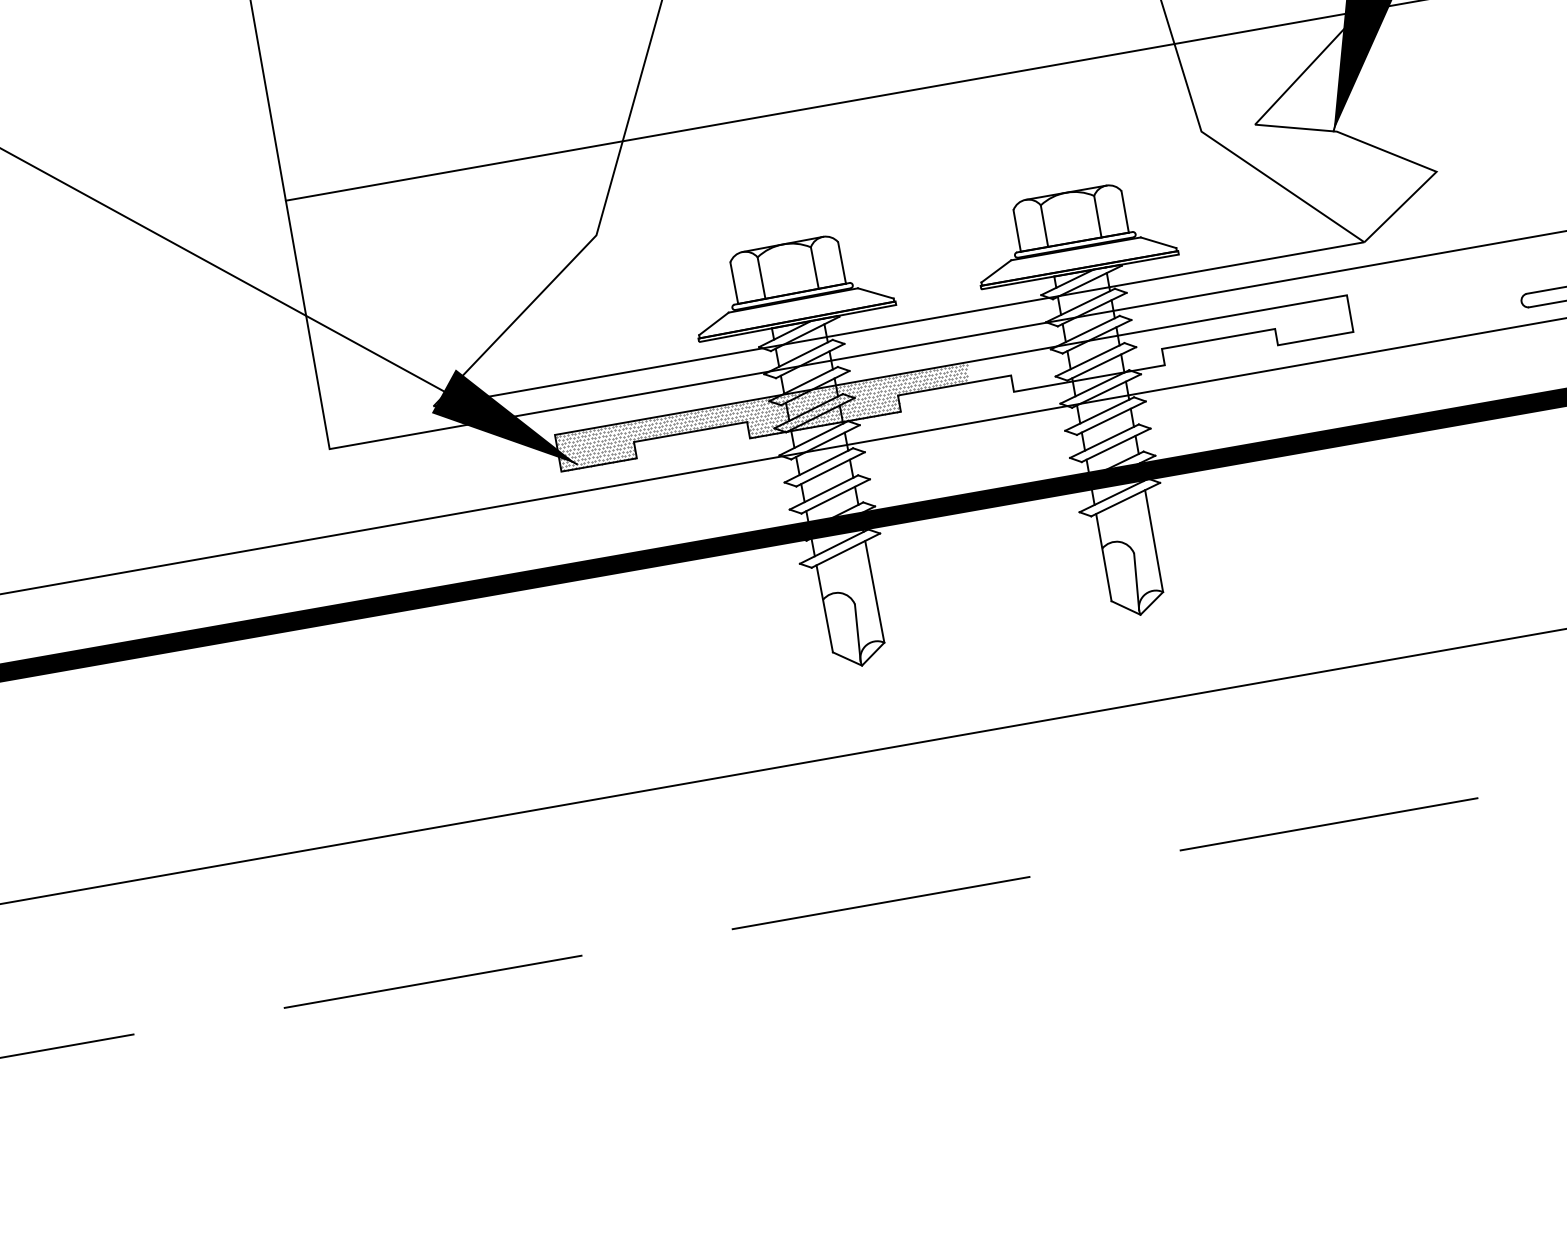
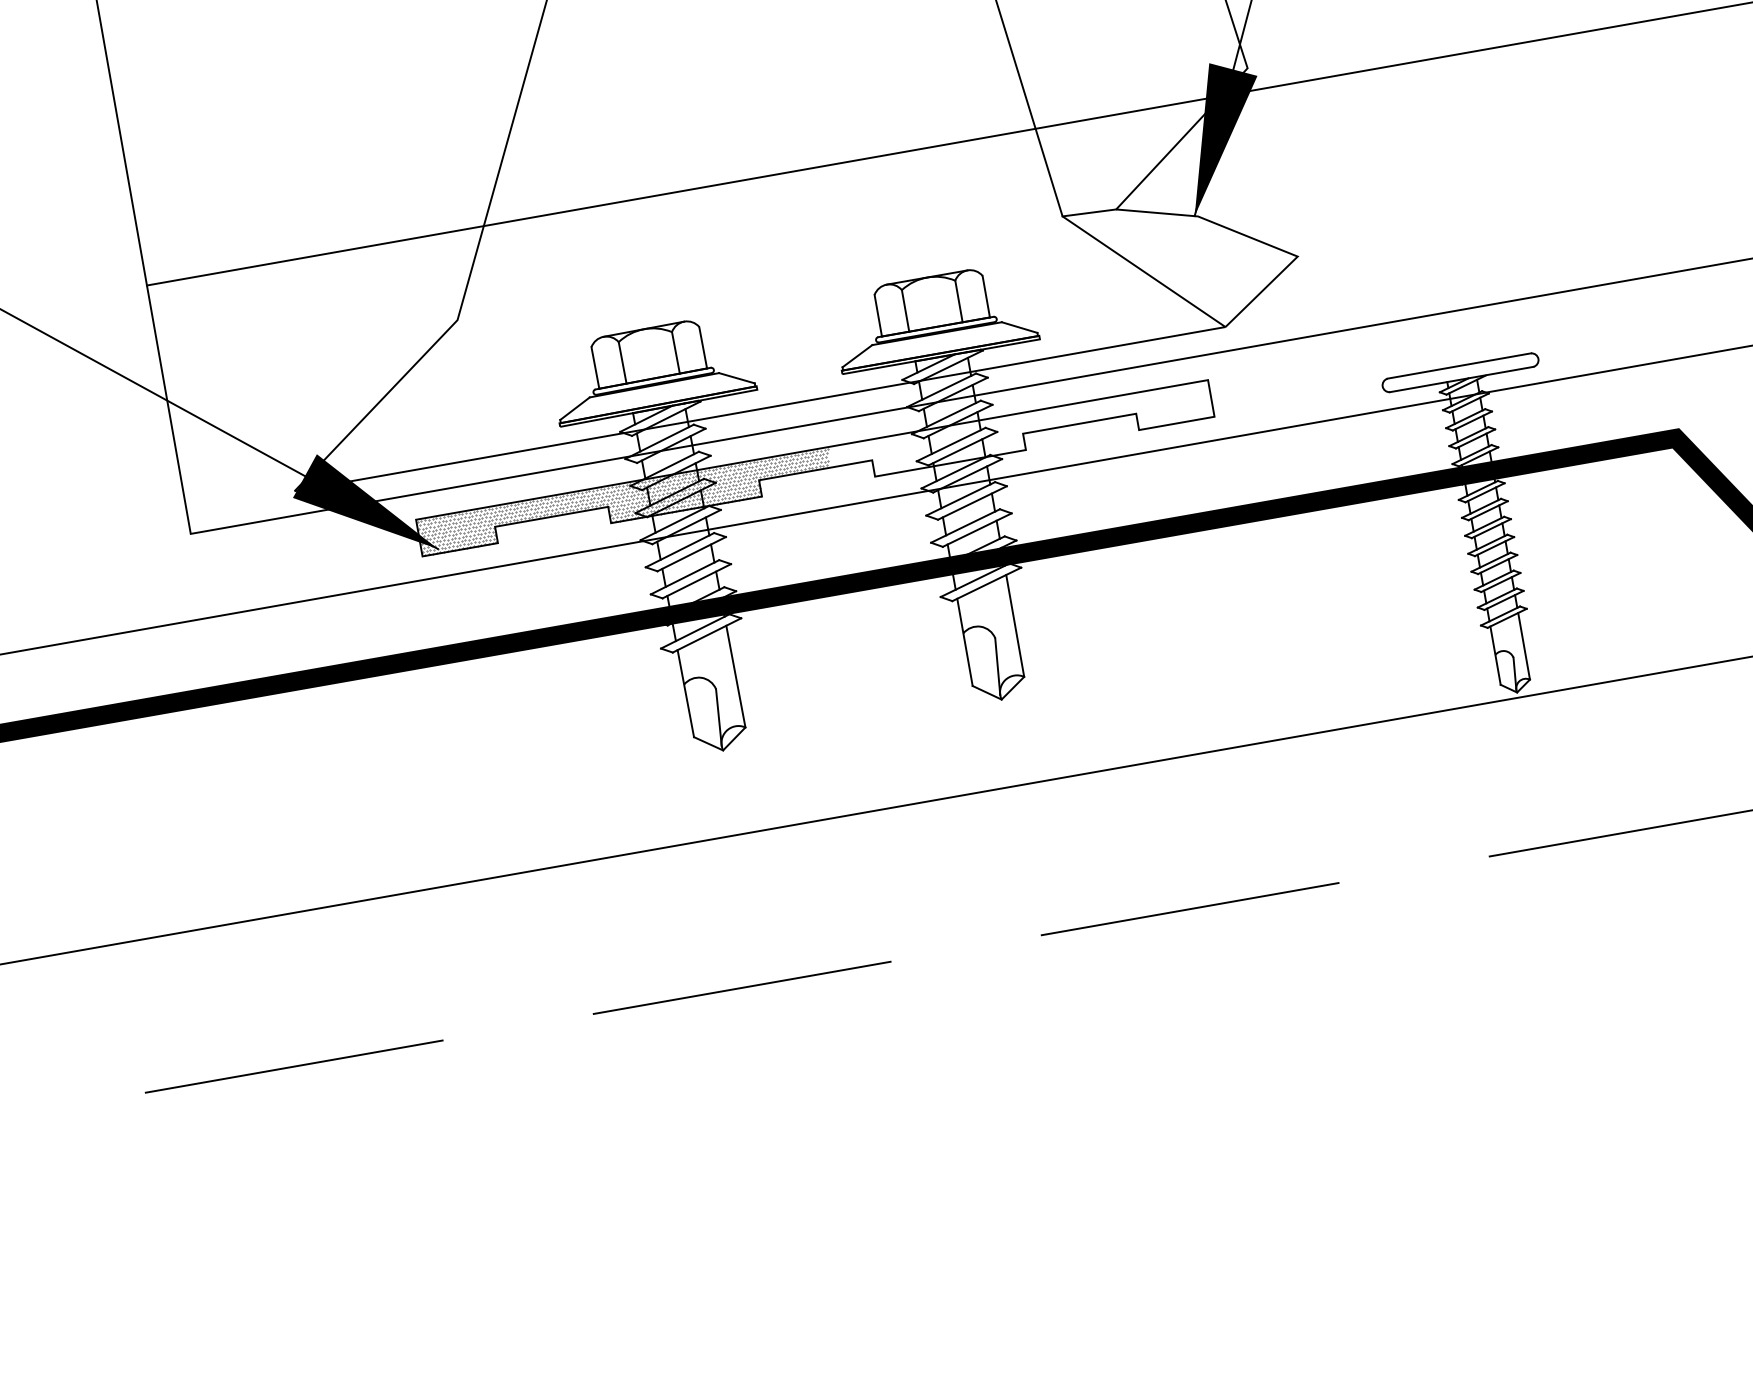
line: (1228, 127) -> (1089, 212), added

